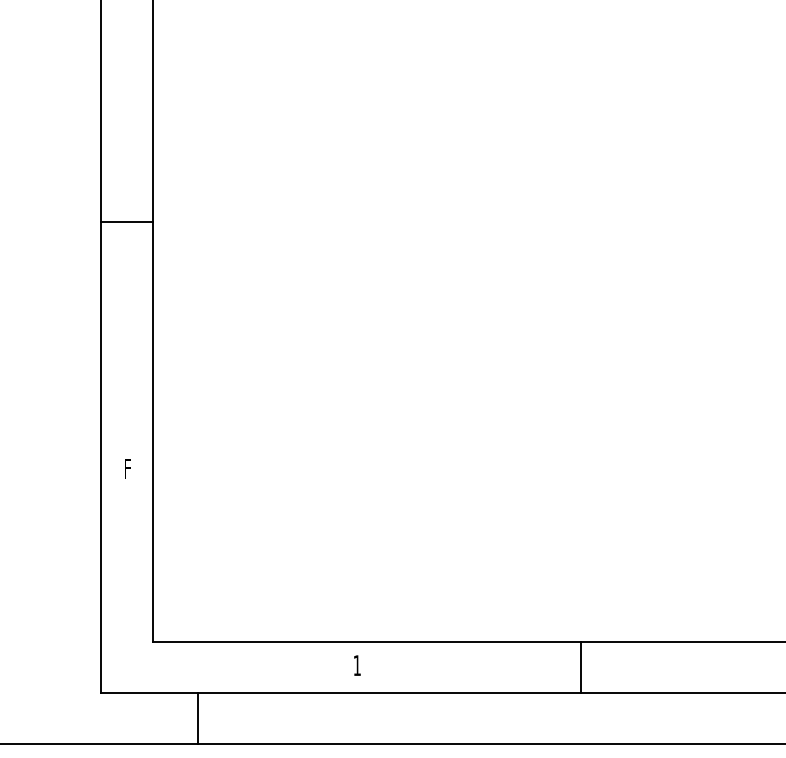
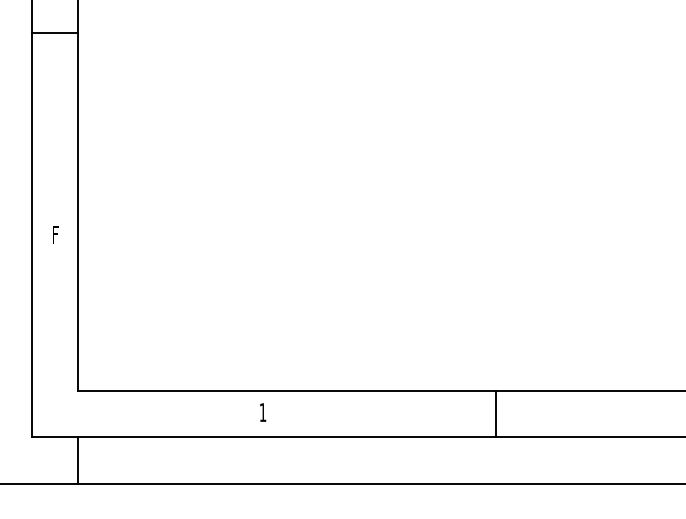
line: (126, 222) -> (54, 32), moved
line: (580, 667) -> (496, 414), moved
line: (197, 718) -> (77, 460), moved

